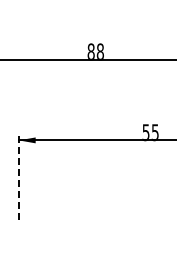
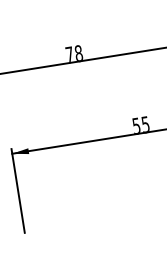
text: (90, 50) -> (68, 53), 88 -> 78
line: (18, 177) -> (17, 190), dashed -> solid

